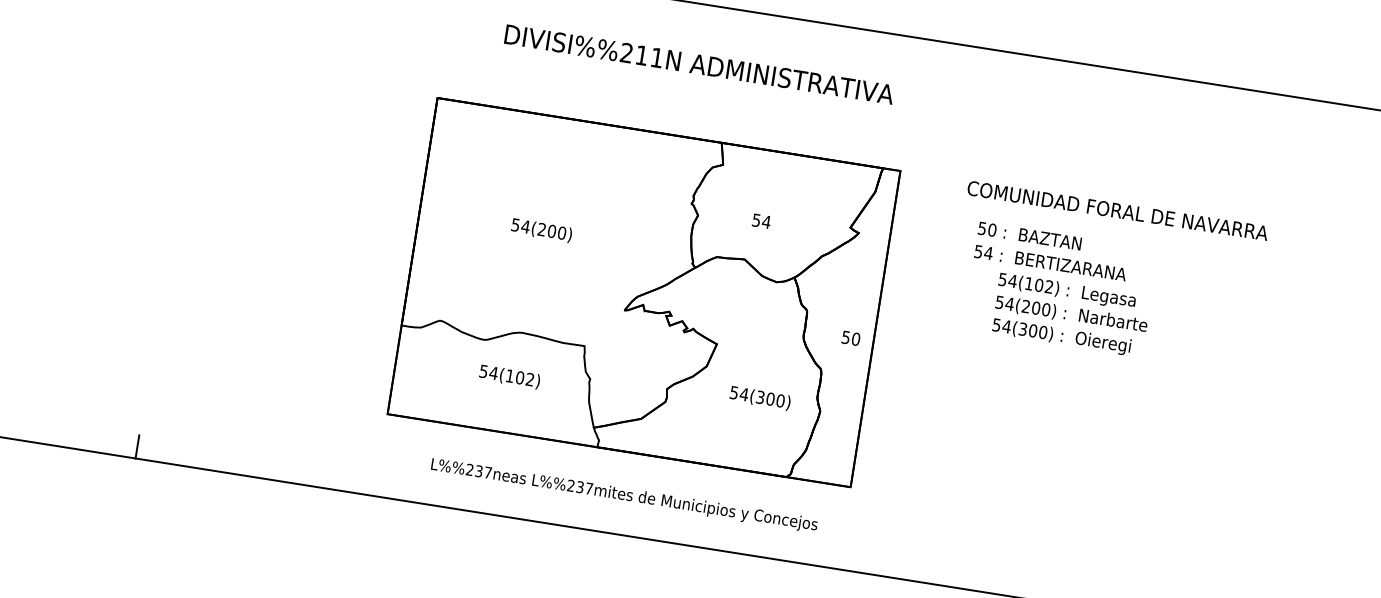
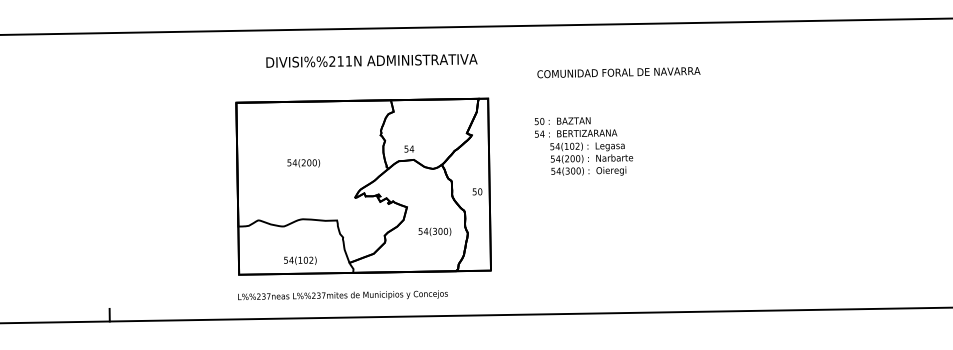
text: (1117, 210) -> (618, 72), moved
text: (762, 220) -> (409, 148), moved
text: (510, 376) -> (300, 260), moved
text: (623, 494) -> (342, 295), moved

